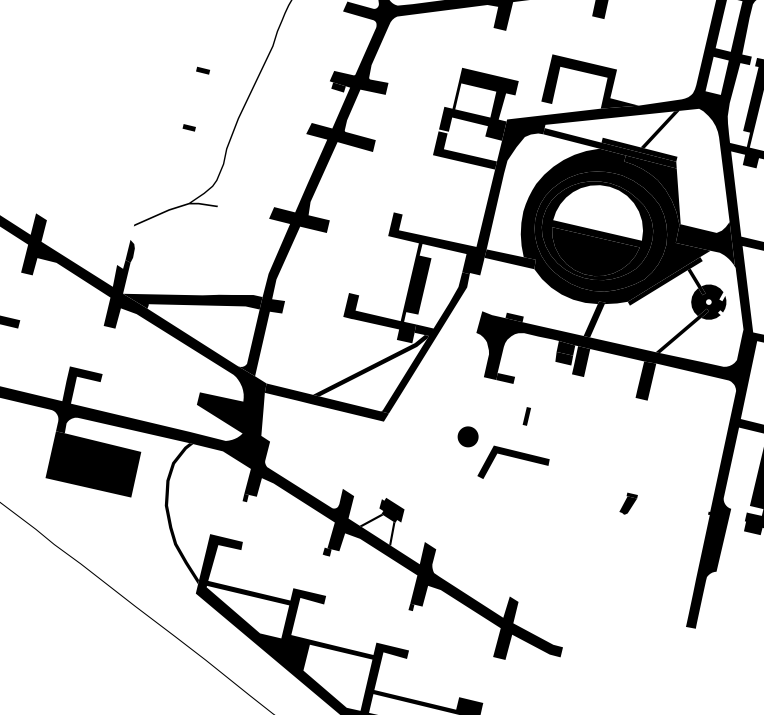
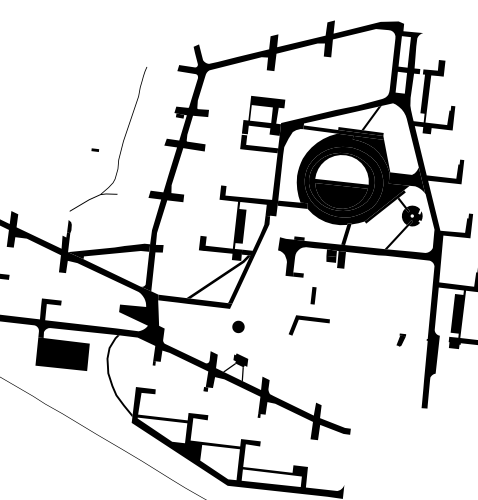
part: (203, 70) -> (99, 115), removed
fill: (592, 82) -> (328, 95), removed
fill: (645, 380) -> (380, 266), removed
part: (526, 415) -> (313, 295), size x1.6
part: (468, 436) -> (238, 326), moved
part: (629, 503) -> (401, 339), moved

